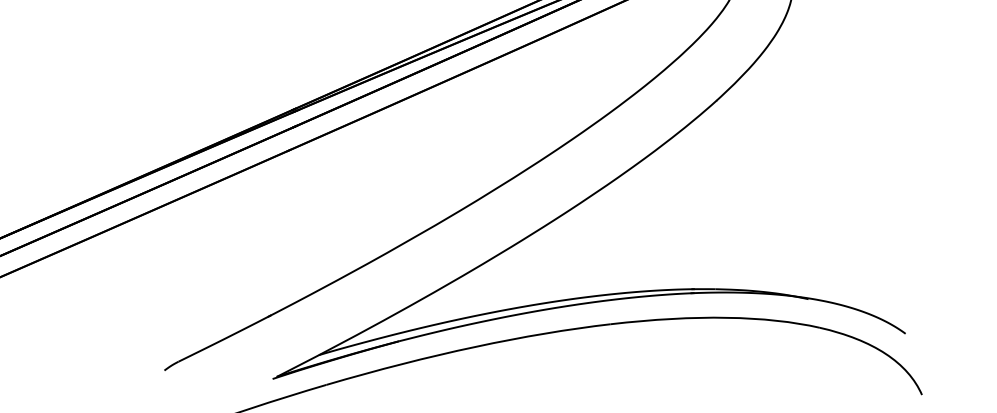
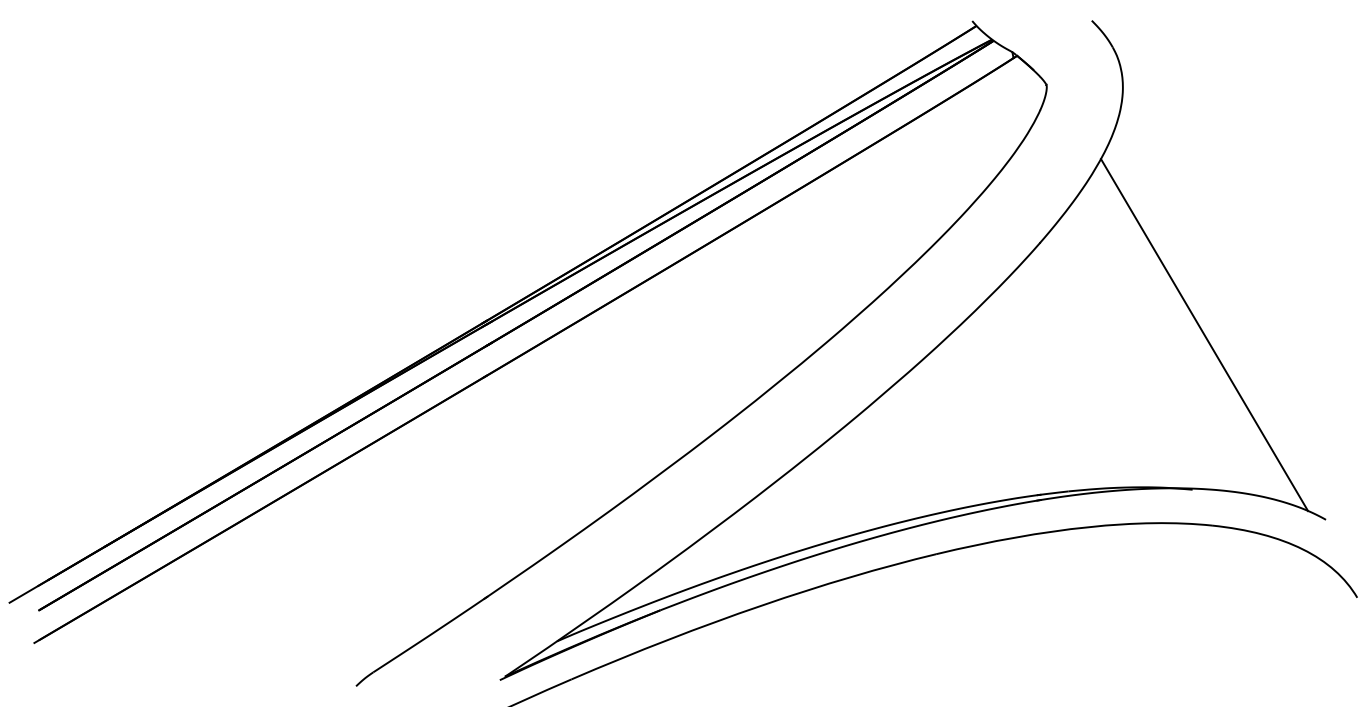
line: (831, 184) -> (1204, 335), added

